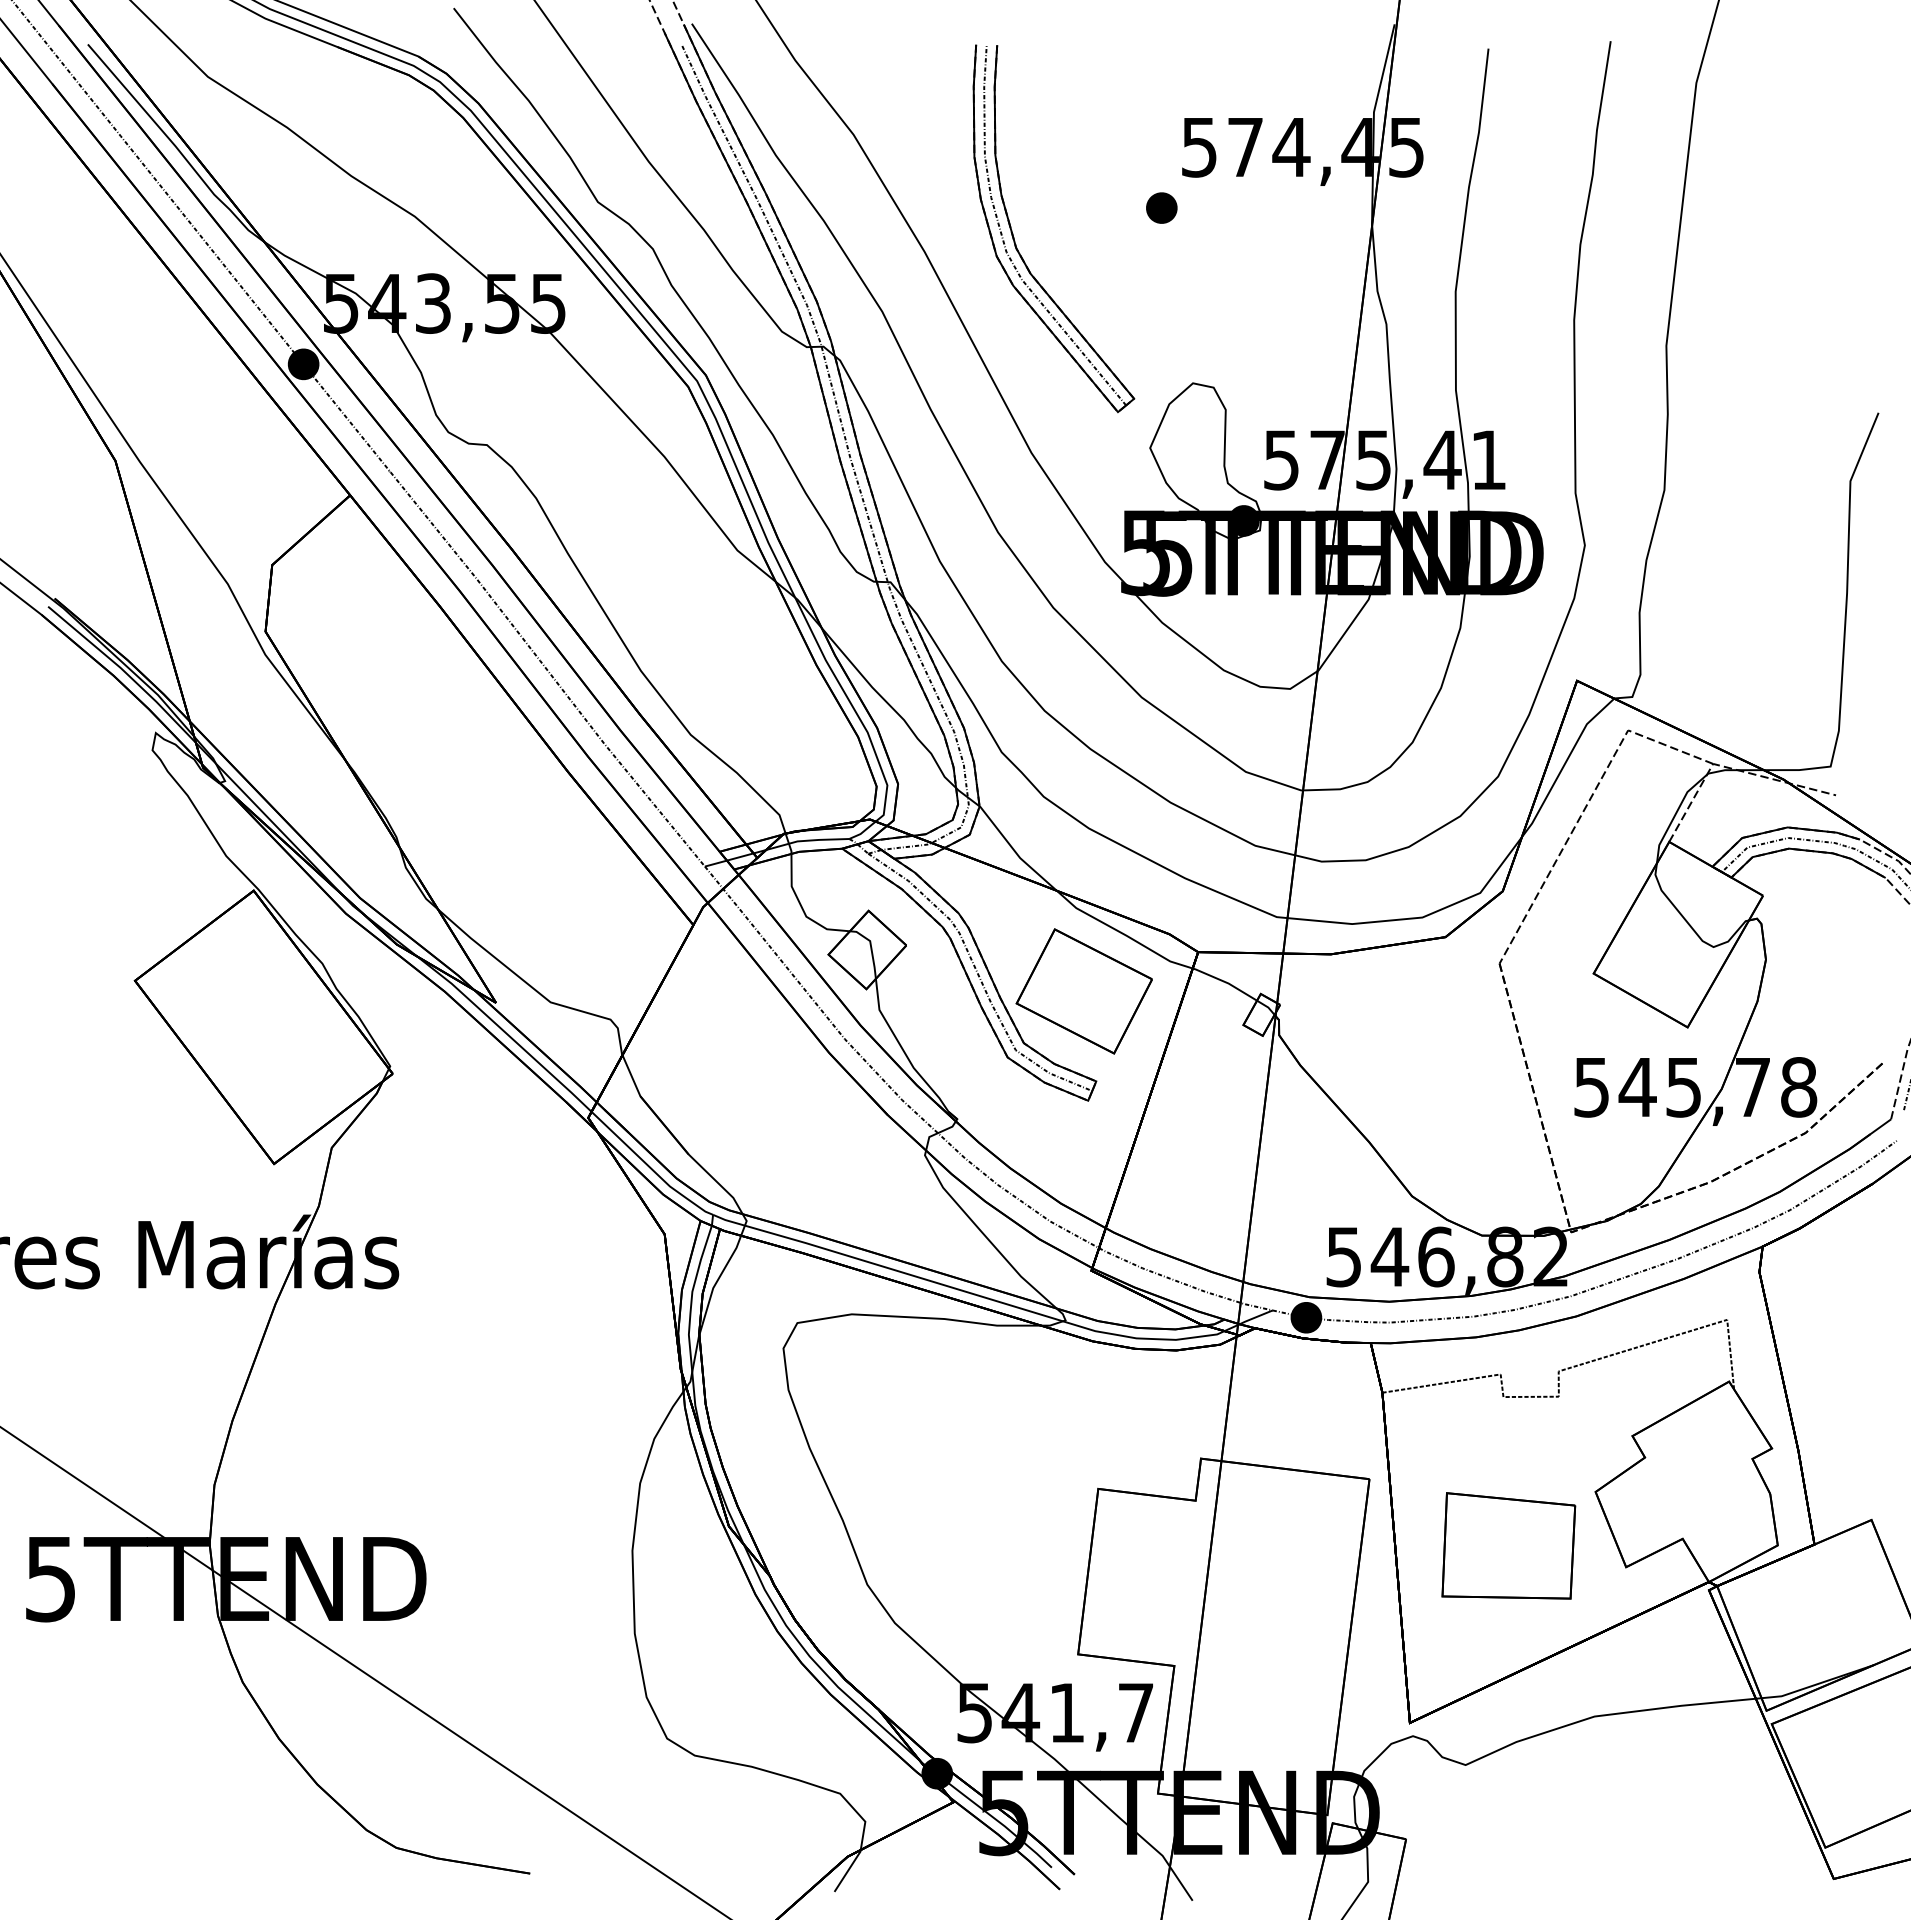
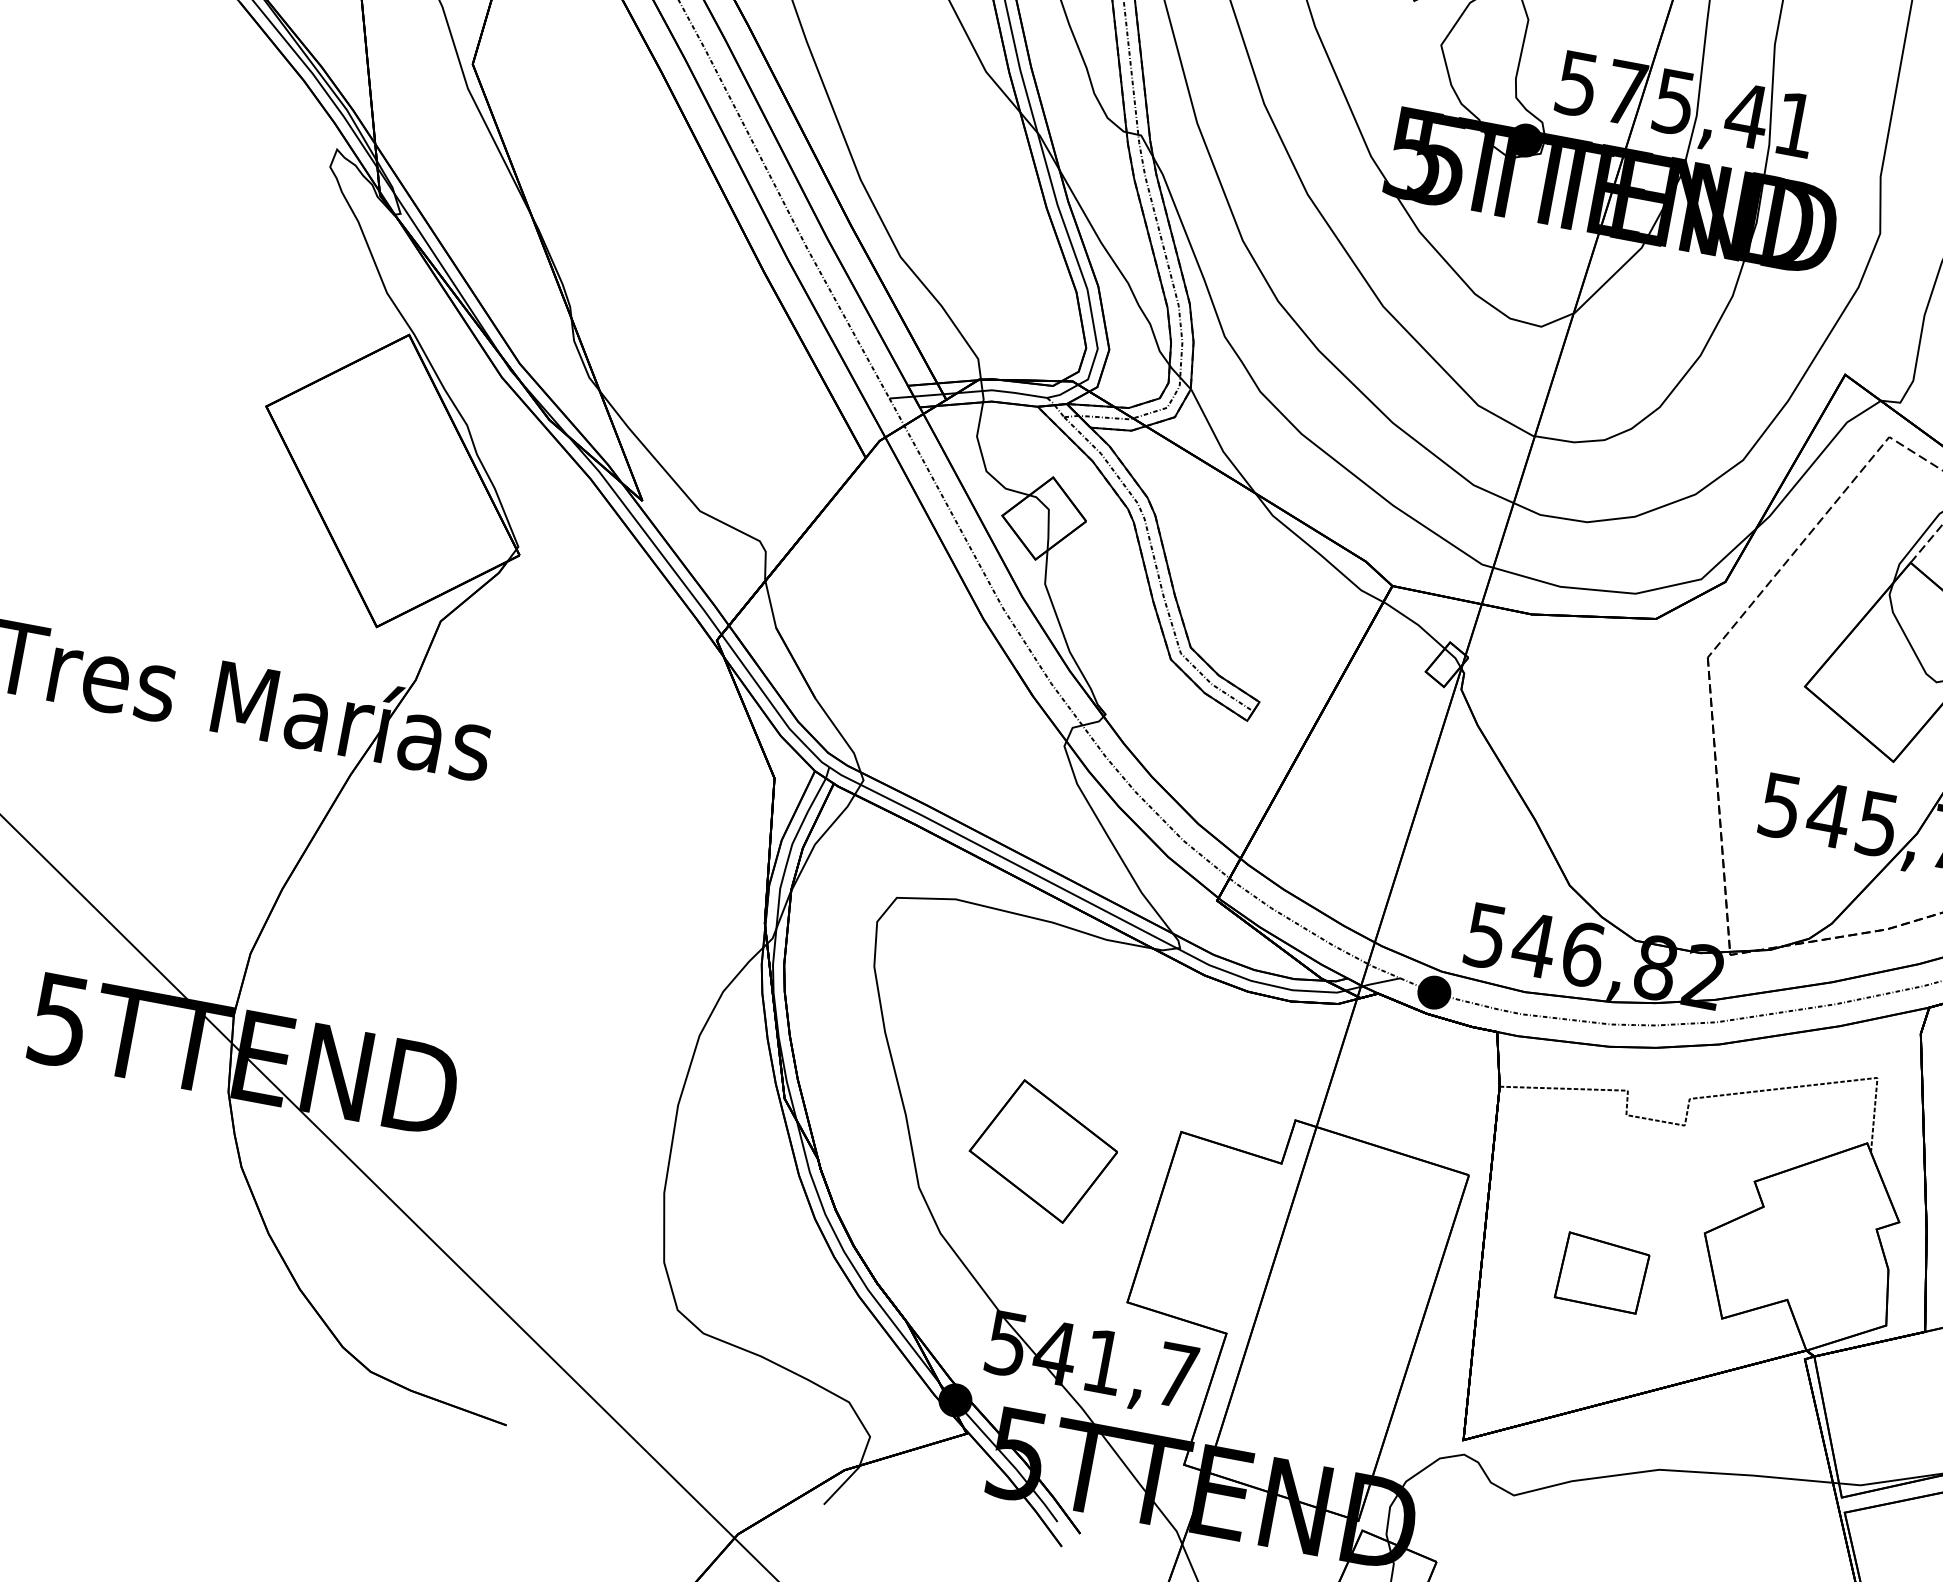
part: (1083, 991) -> (1042, 1151), moved
part: (1508, 1545) -> (1602, 1272), size x0.6

